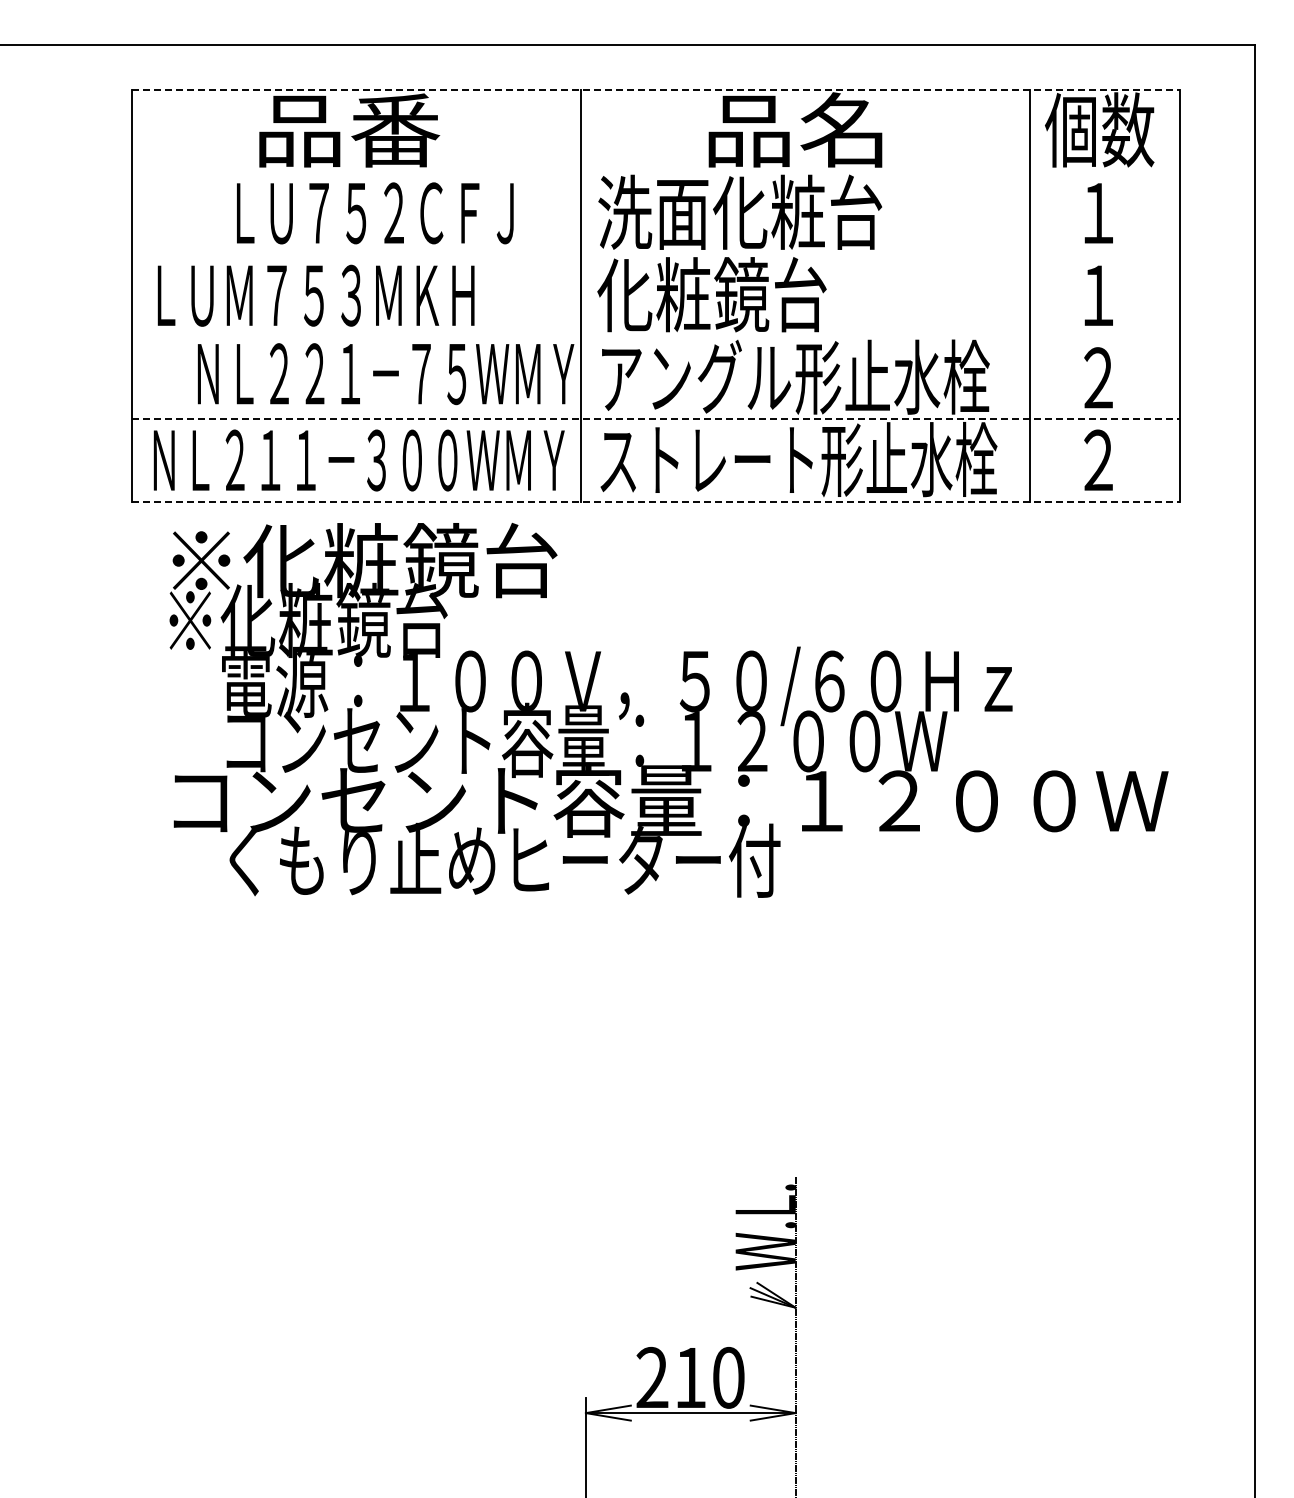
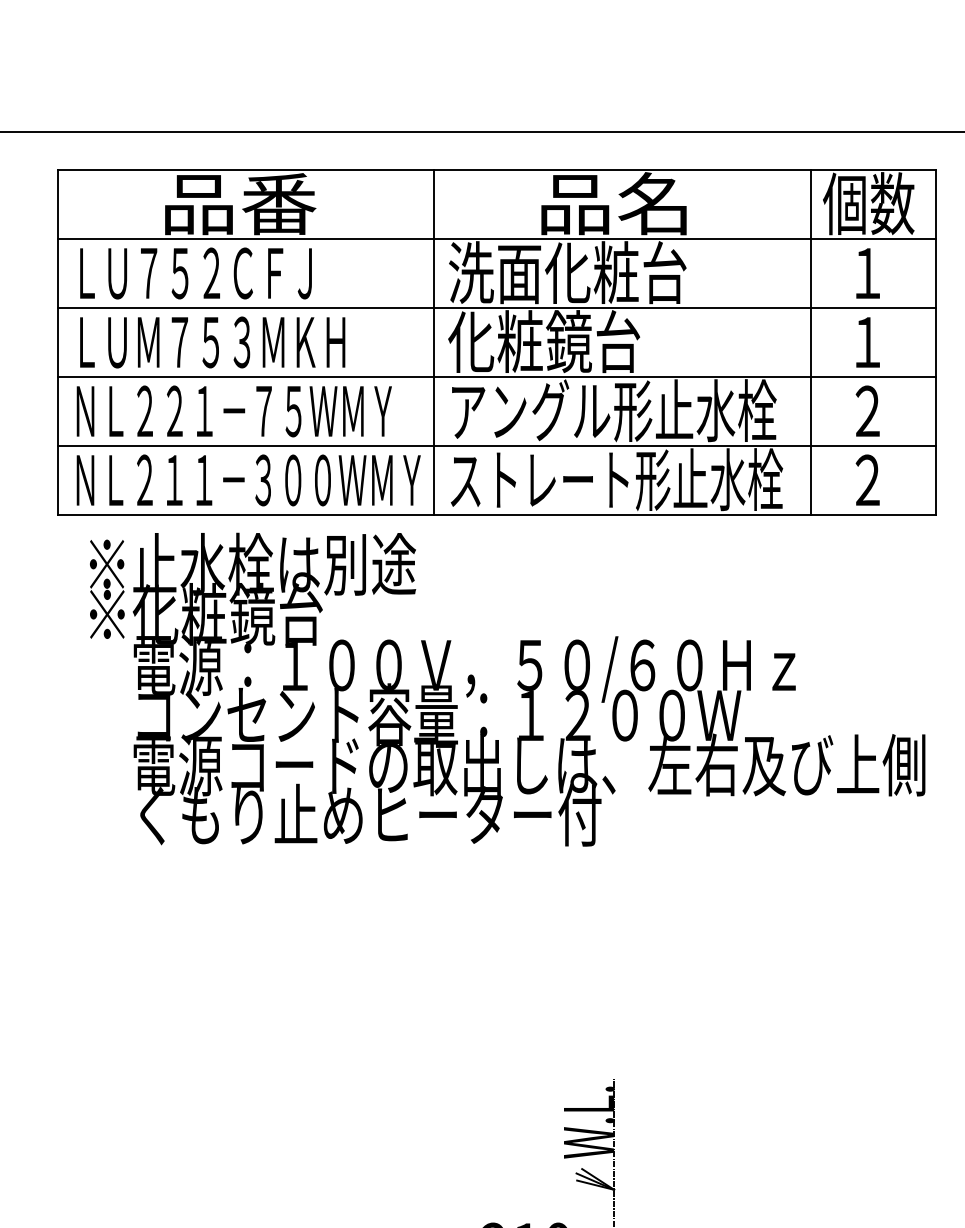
line: (656, 89) -> (497, 169), dashed -> solid
line: (655, 172) -> (496, 239), added
text: (375, 213) -> (196, 273), moved
line: (655, 254) -> (496, 307), added
line: (655, 337) -> (496, 377), added
text: (385, 374) -> (233, 411), moved
line: (656, 419) -> (497, 446), dashed -> solid
line: (656, 501) -> (497, 514), dashed -> solid
text: (364, 560) -> (253, 564), ※化粧鏡台 -> ※止水栓は別途
text: (670, 800) -> (509, 765), コンセント容量：１２００Ｗ -> 電源コードの取出しは、左右及び上側

